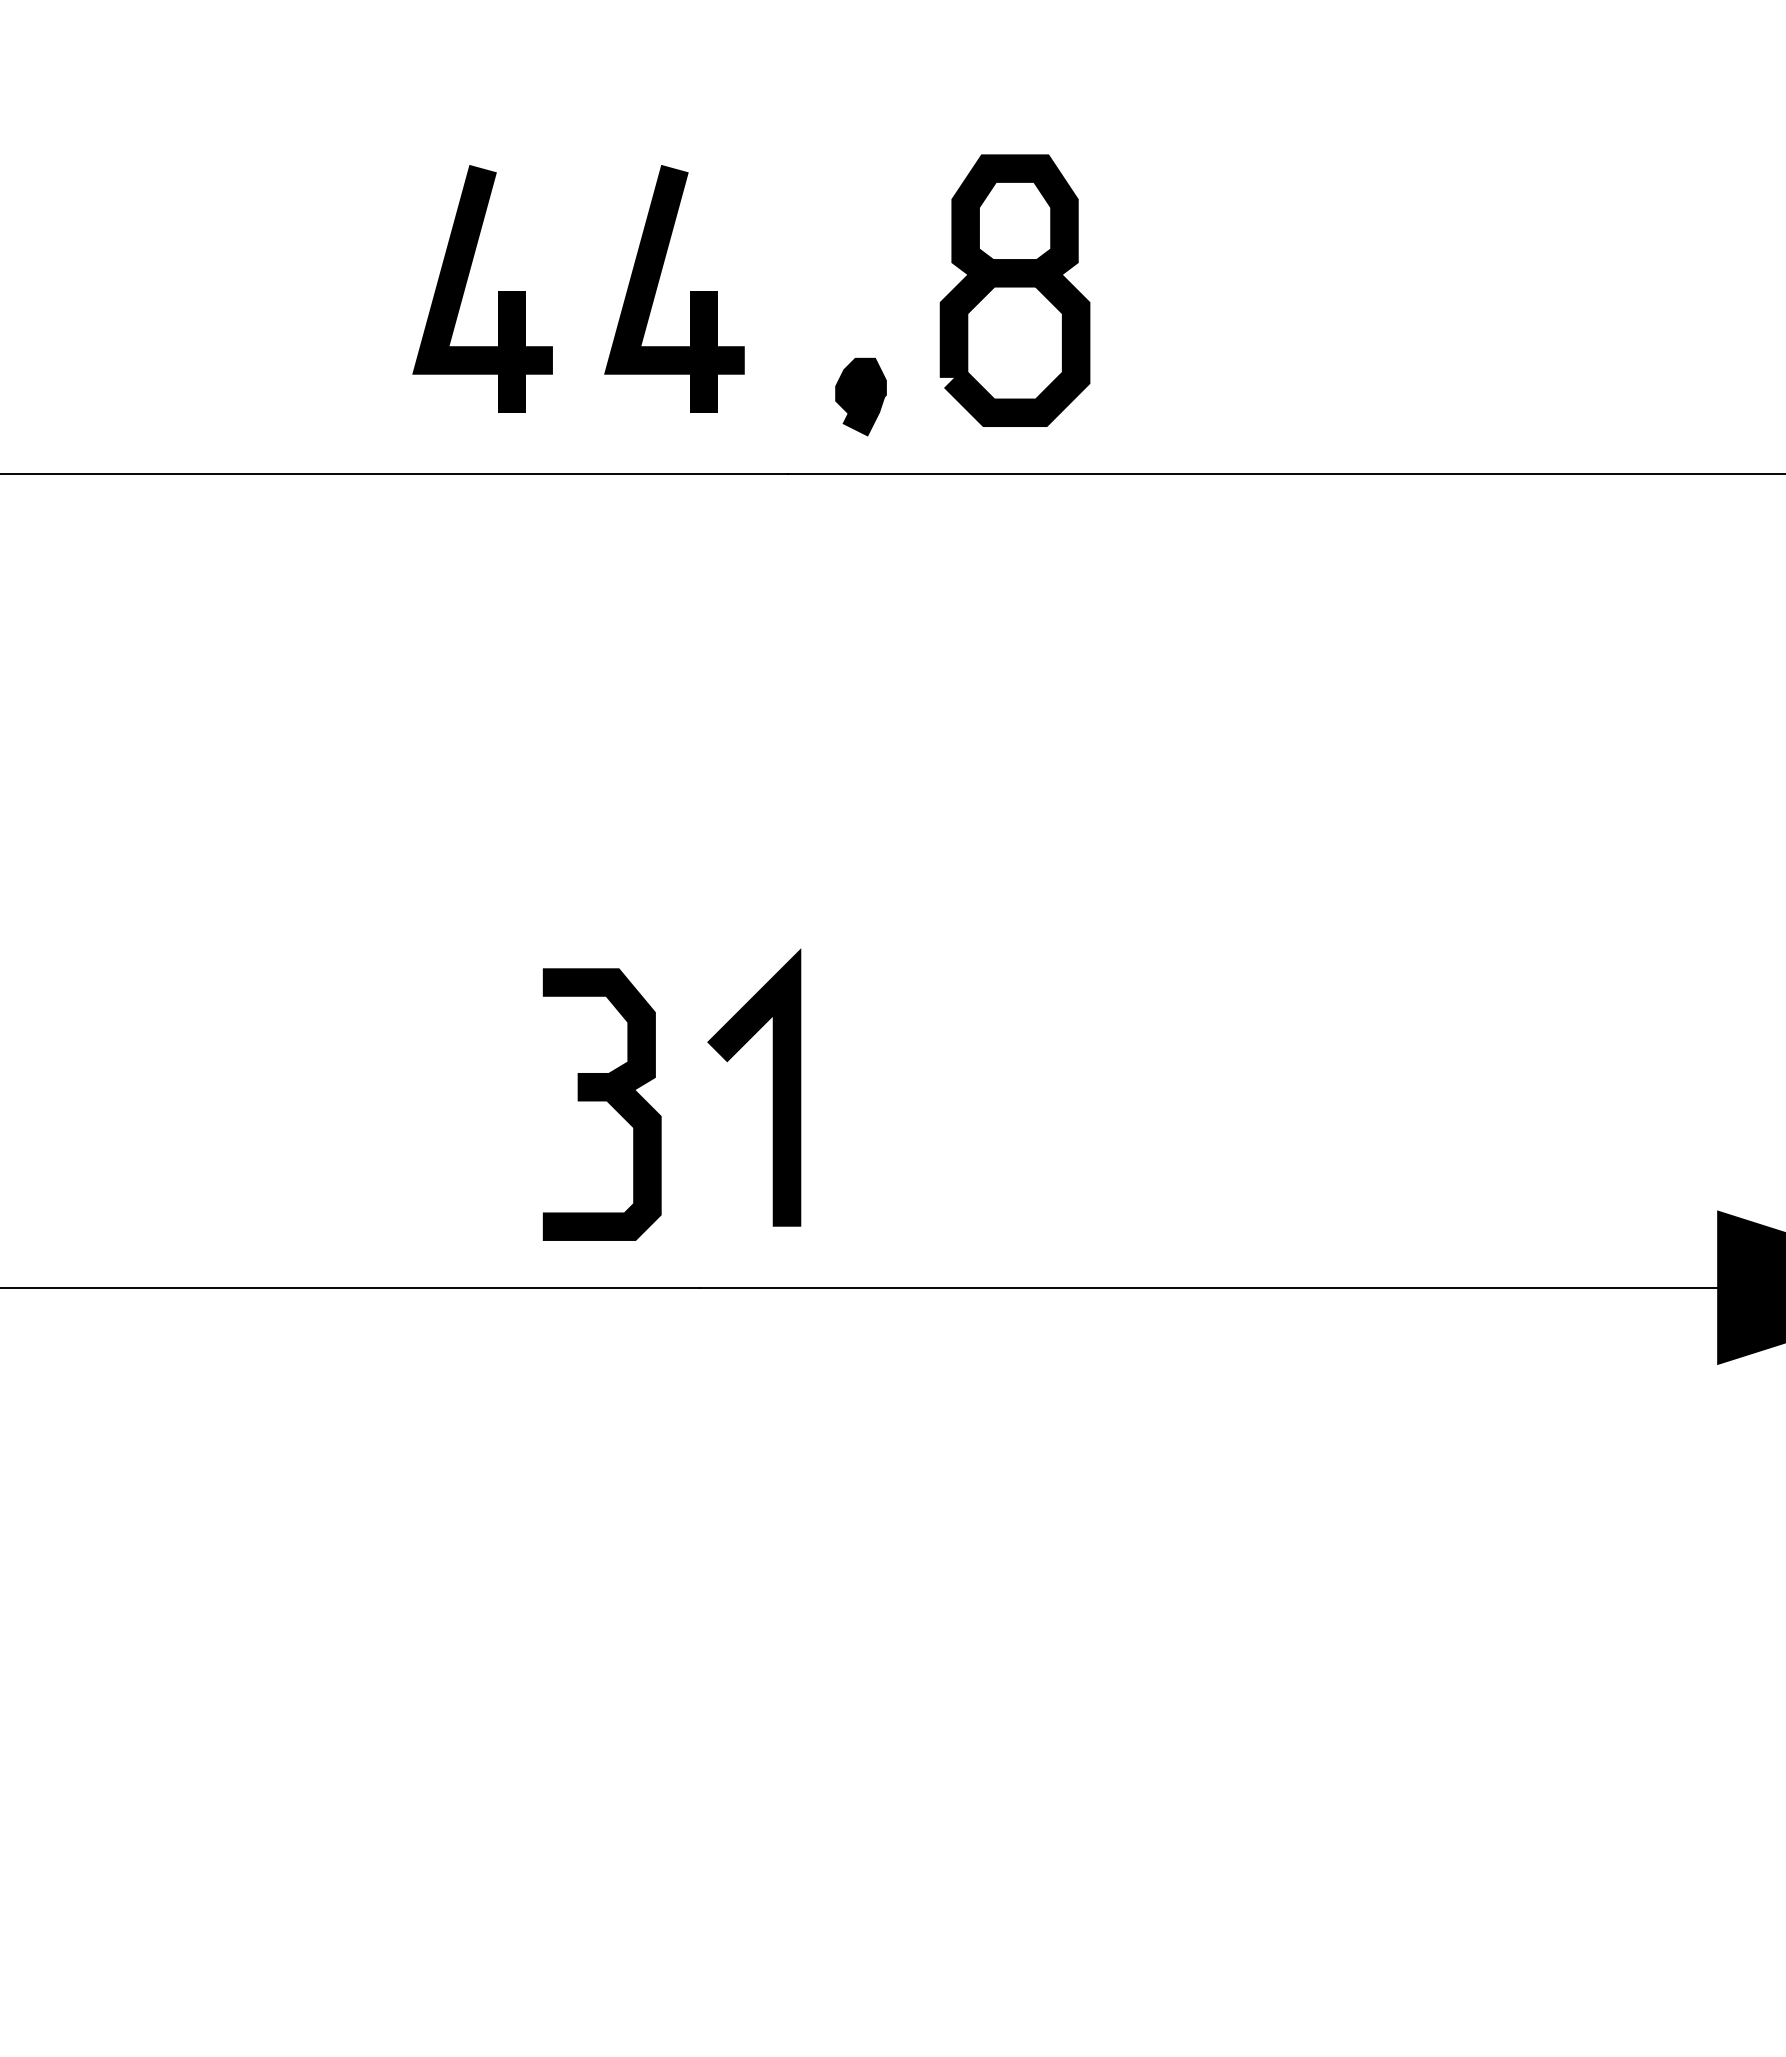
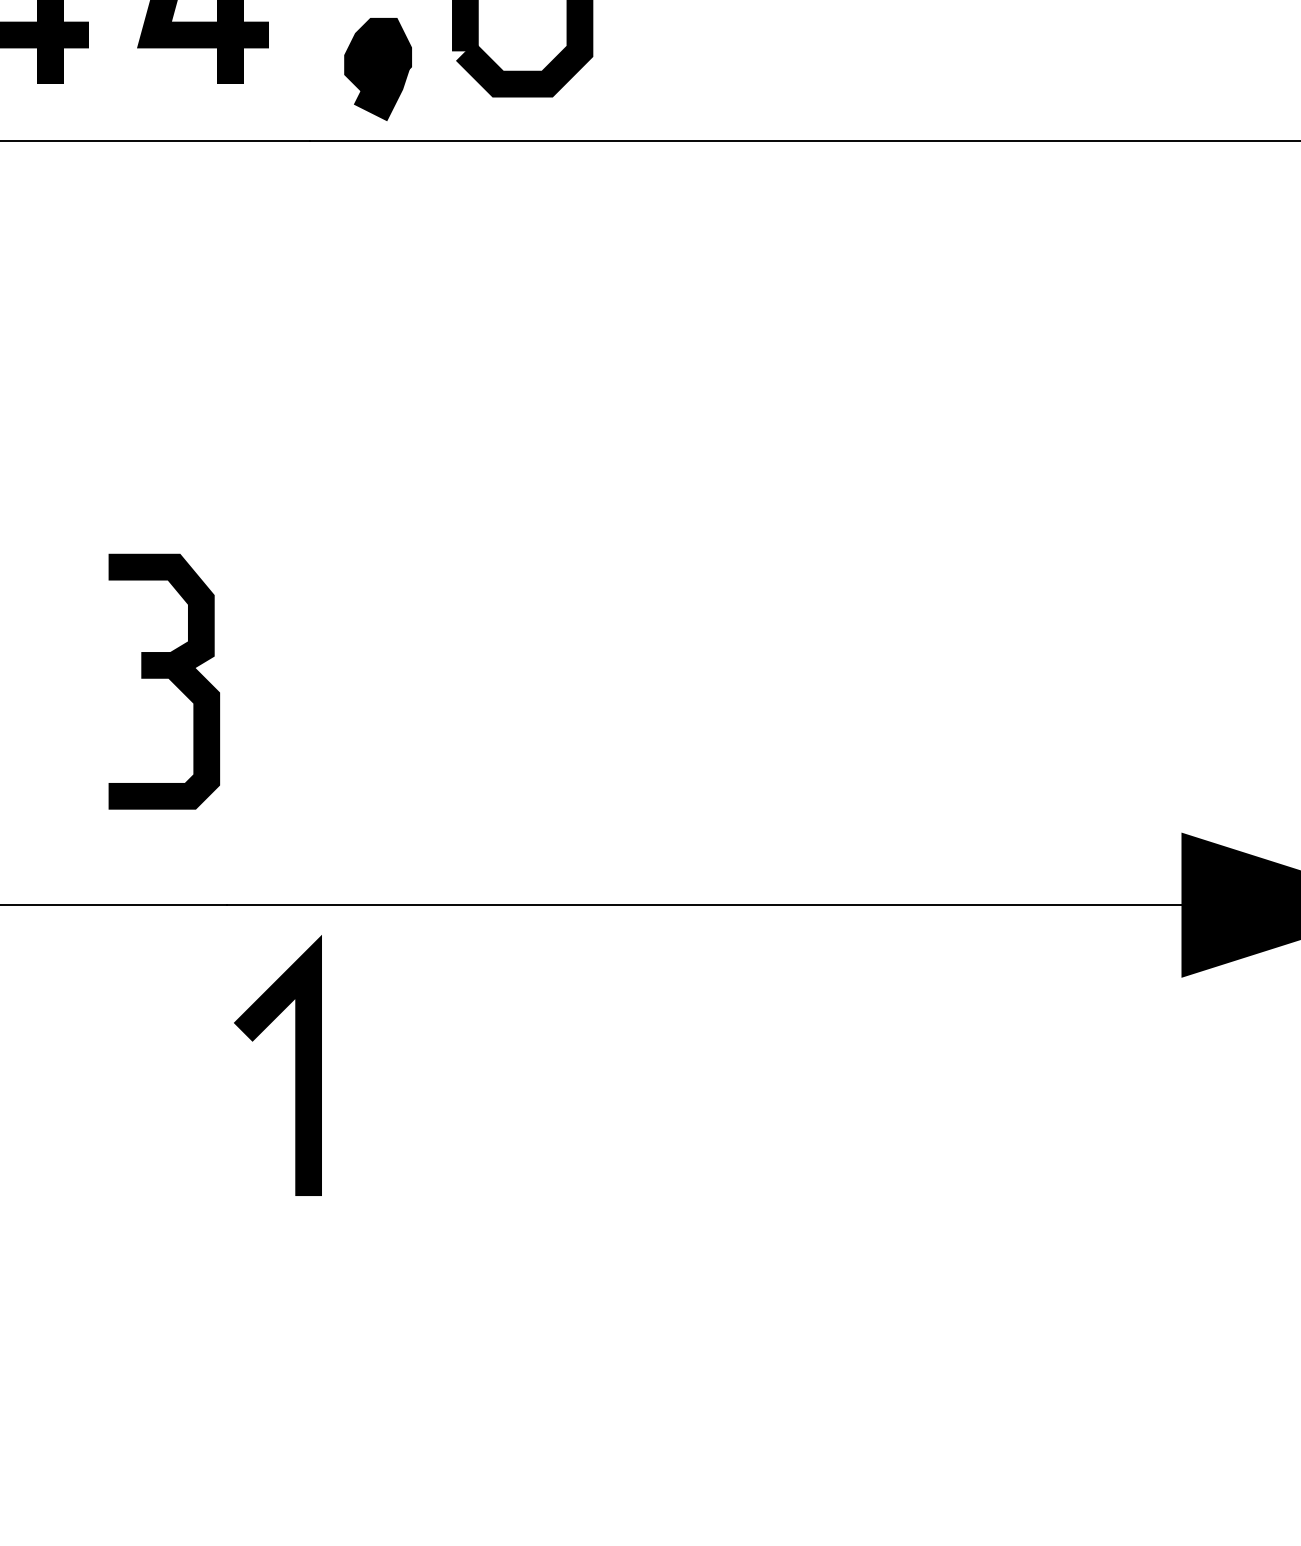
part: (860, 396) -> (377, 68), size x1.4
line: (772, 1087) -> (295, 1065), moved
part: (601, 1104) -> (163, 681), moved

